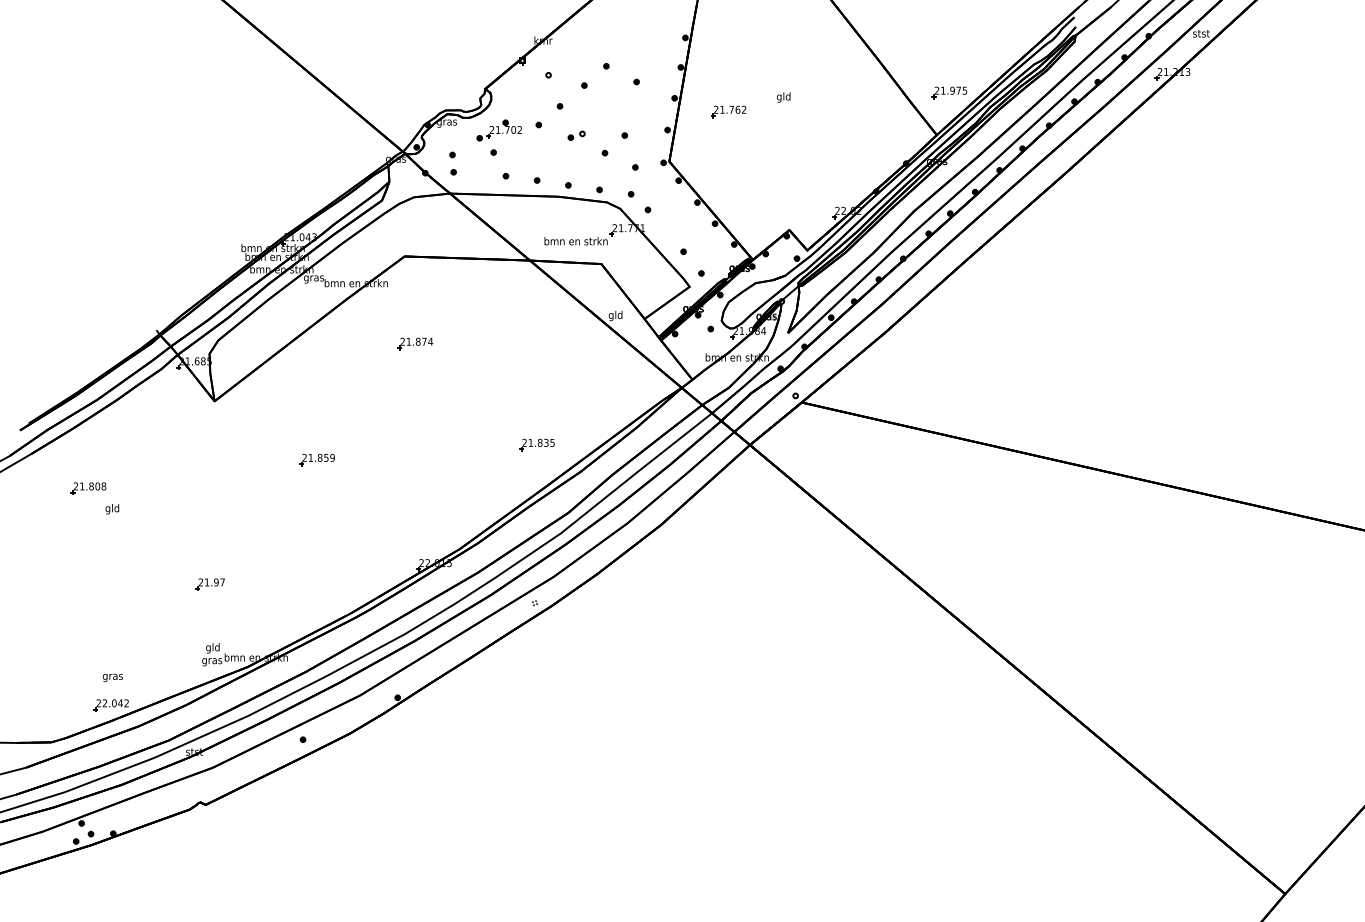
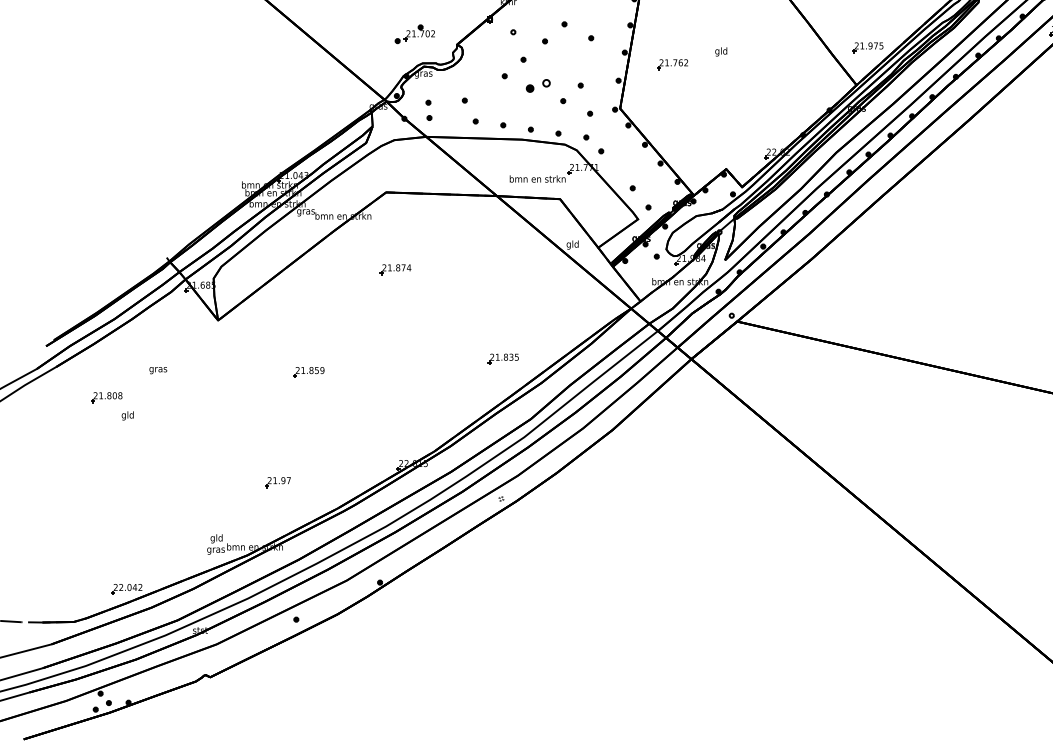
part: (498, 130) -> (414, 34), moved
part: (576, 135) -> (538, 85), size x1.6
part: (209, 584) -> (277, 482), moved
text: (112, 678) -> (157, 371), moved

